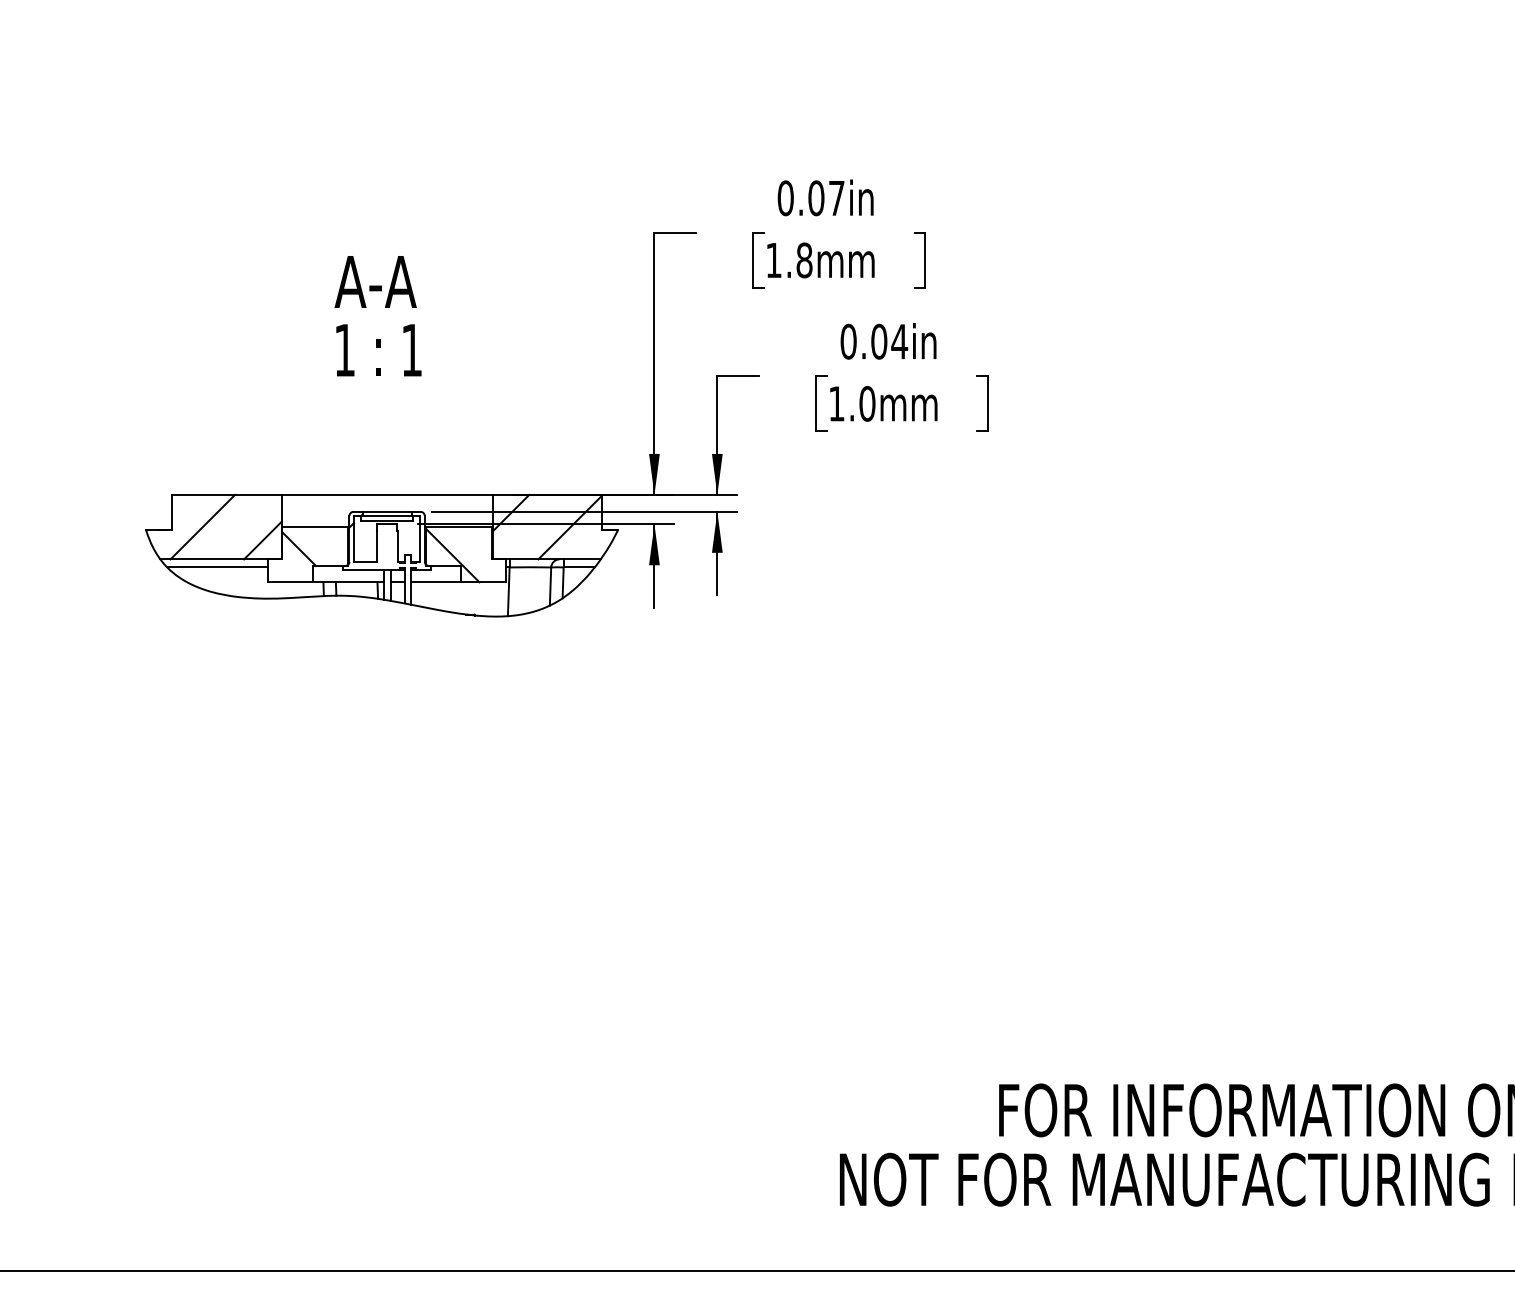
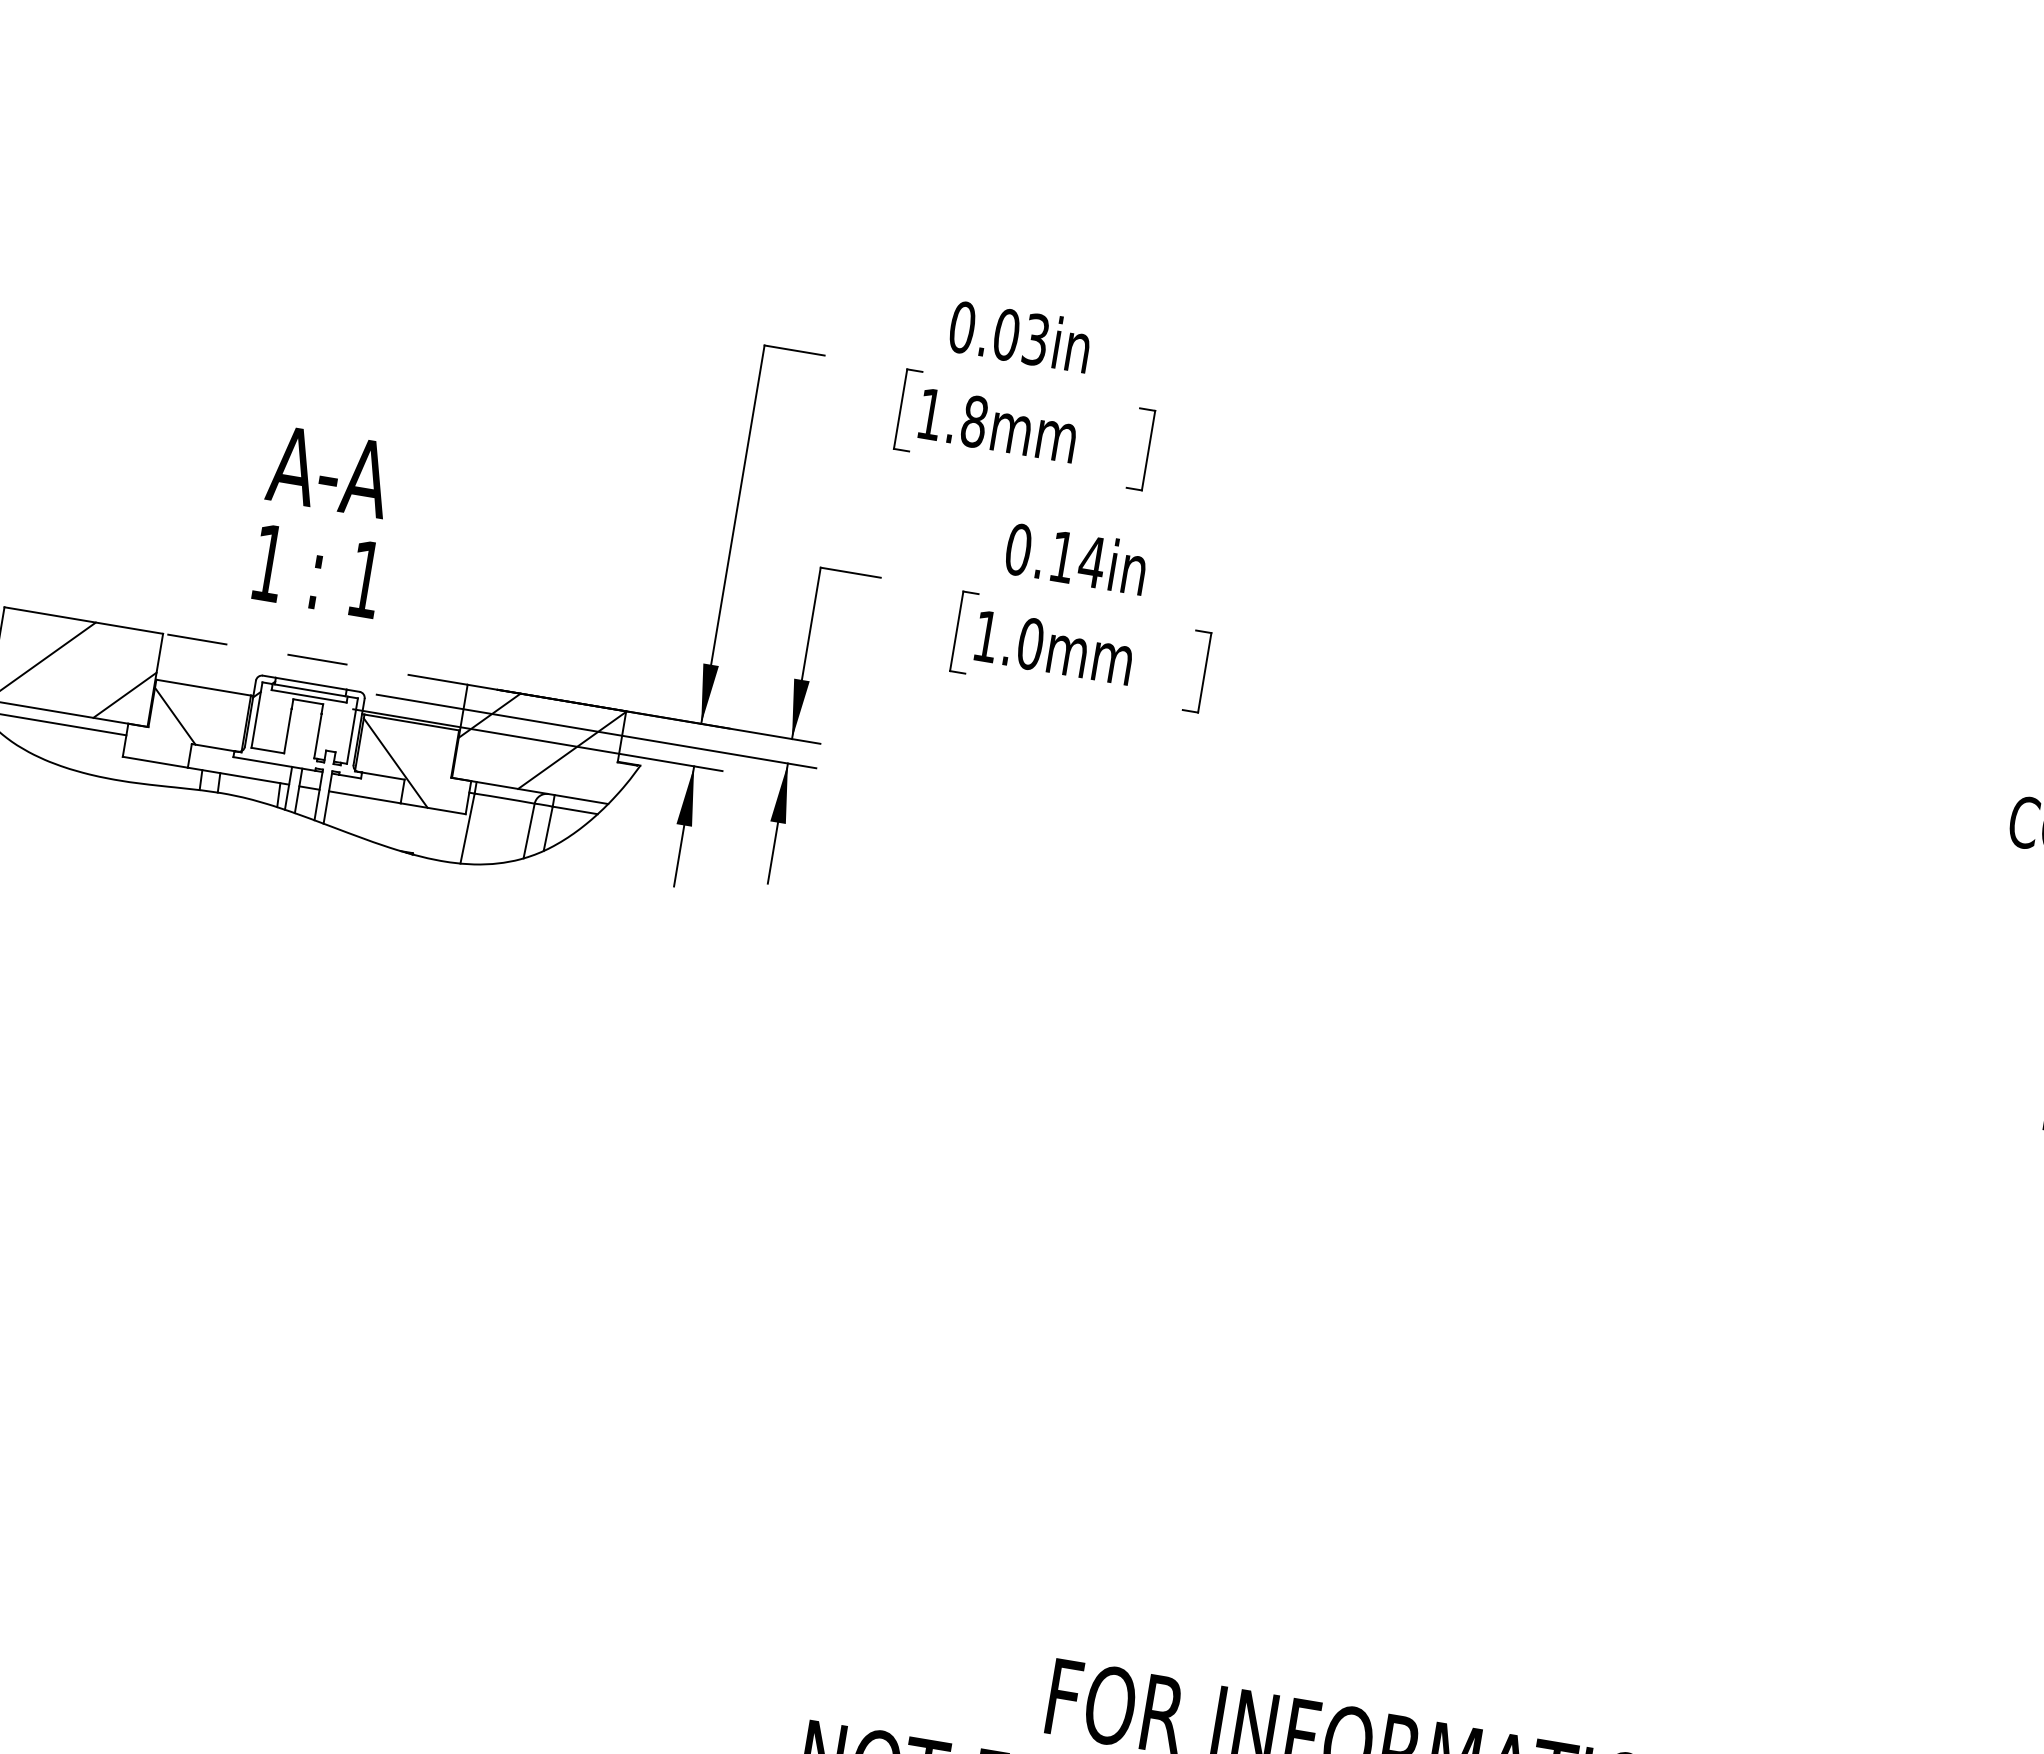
text: (836, 198) -> (1035, 340), 0.07in -> 0.03in
text: (377, 316) -> (324, 522), moved
text: (879, 341) -> (1063, 556), 0.04in -> 0.14in
line: (386, 494) -> (314, 658), solid -> dashed

